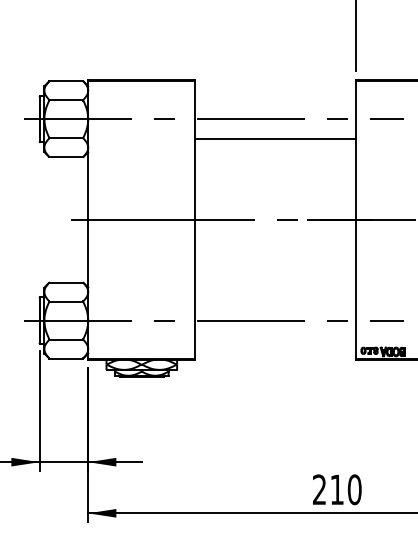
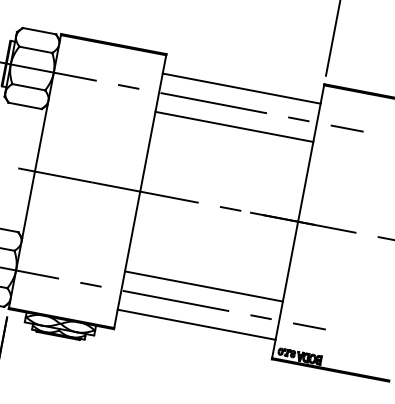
line: (275, 99) -> (241, 88), added
line: (275, 301) -> (203, 286), added
line: (275, 340) -> (196, 325), added

